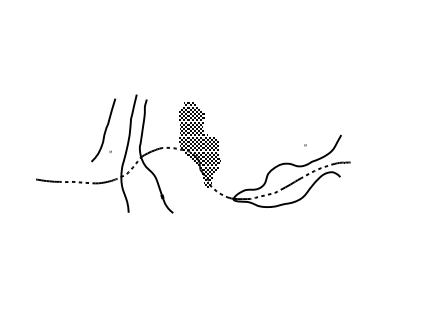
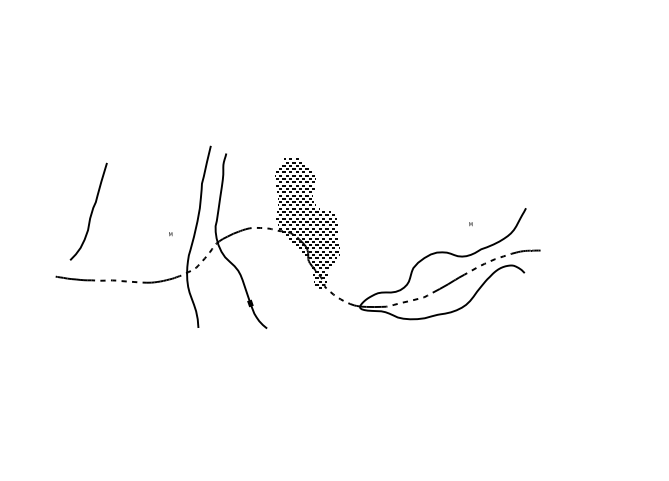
curve: (104, 130) -> (90, 211), moved

